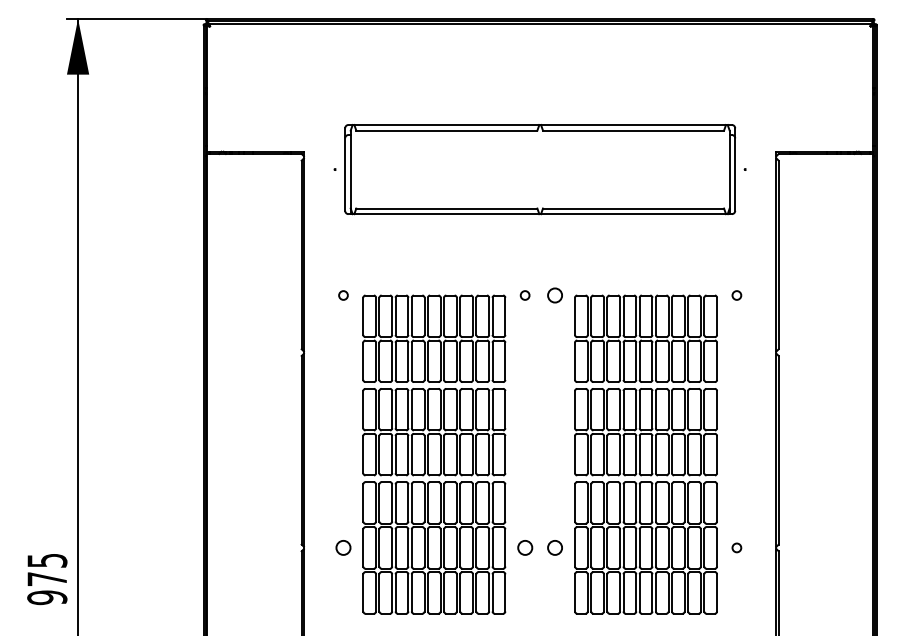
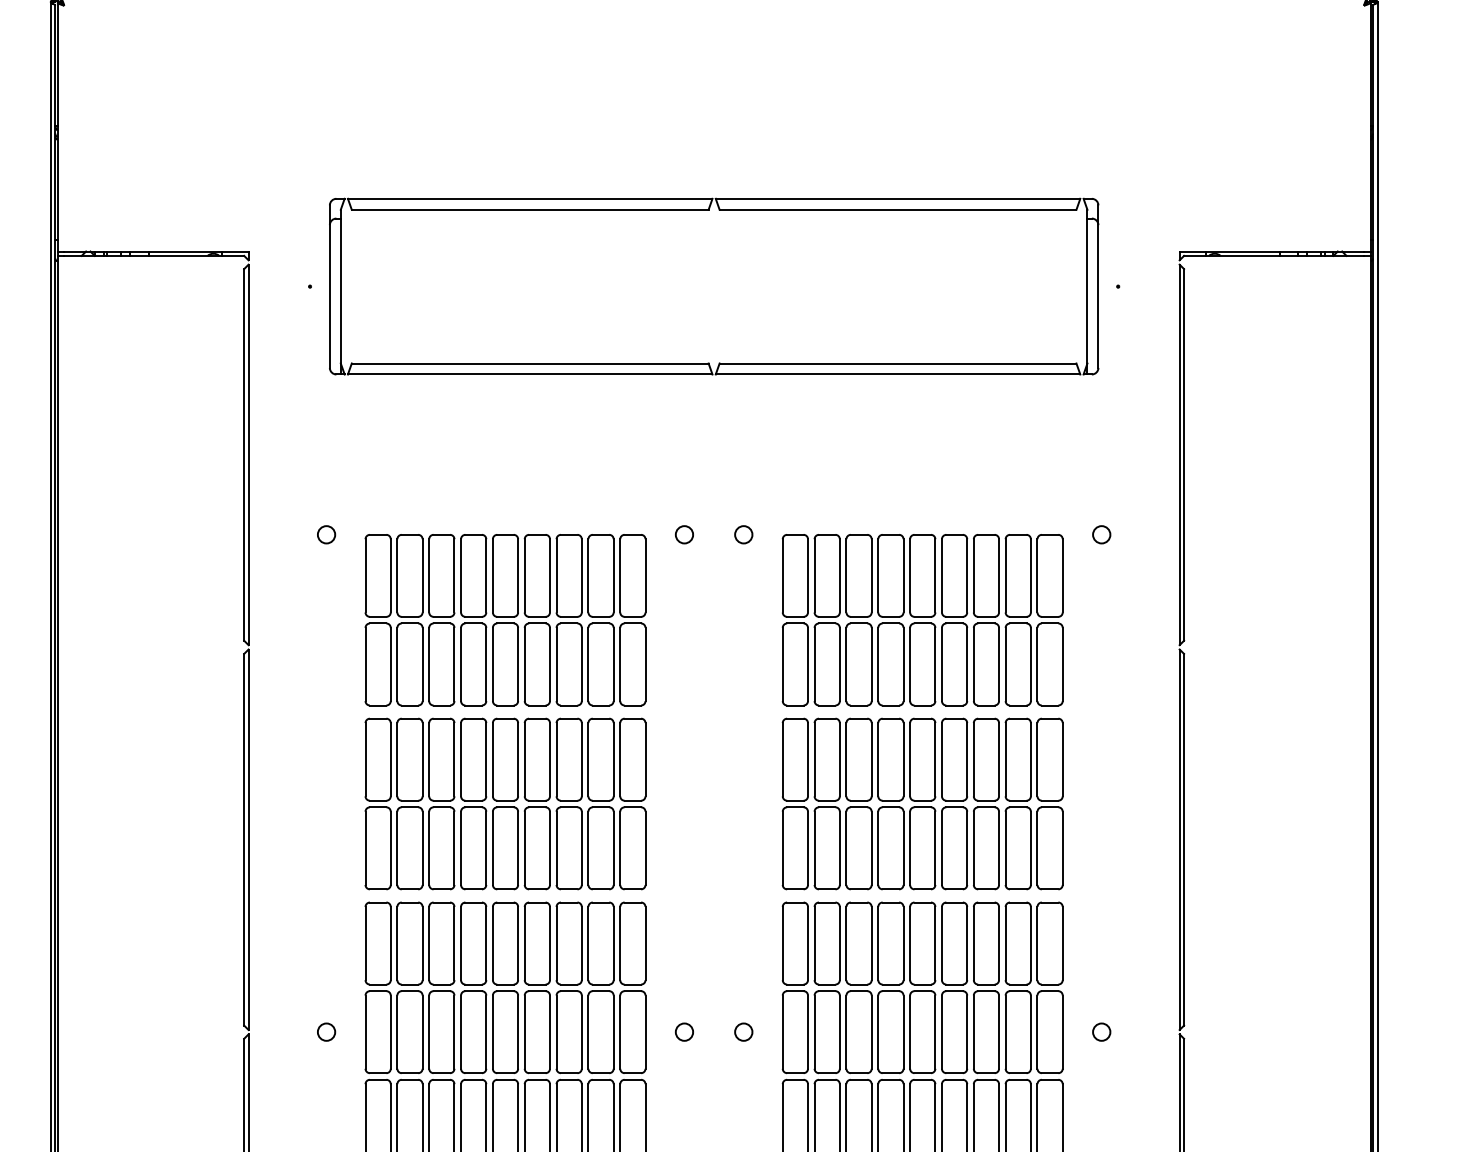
circle: (555, 295) -> (744, 534), size x0.62
circle: (343, 547) -> (326, 1031), size x0.62
circle: (524, 547) -> (683, 1031), size x0.62
circle: (555, 547) -> (744, 1031), size x0.62

